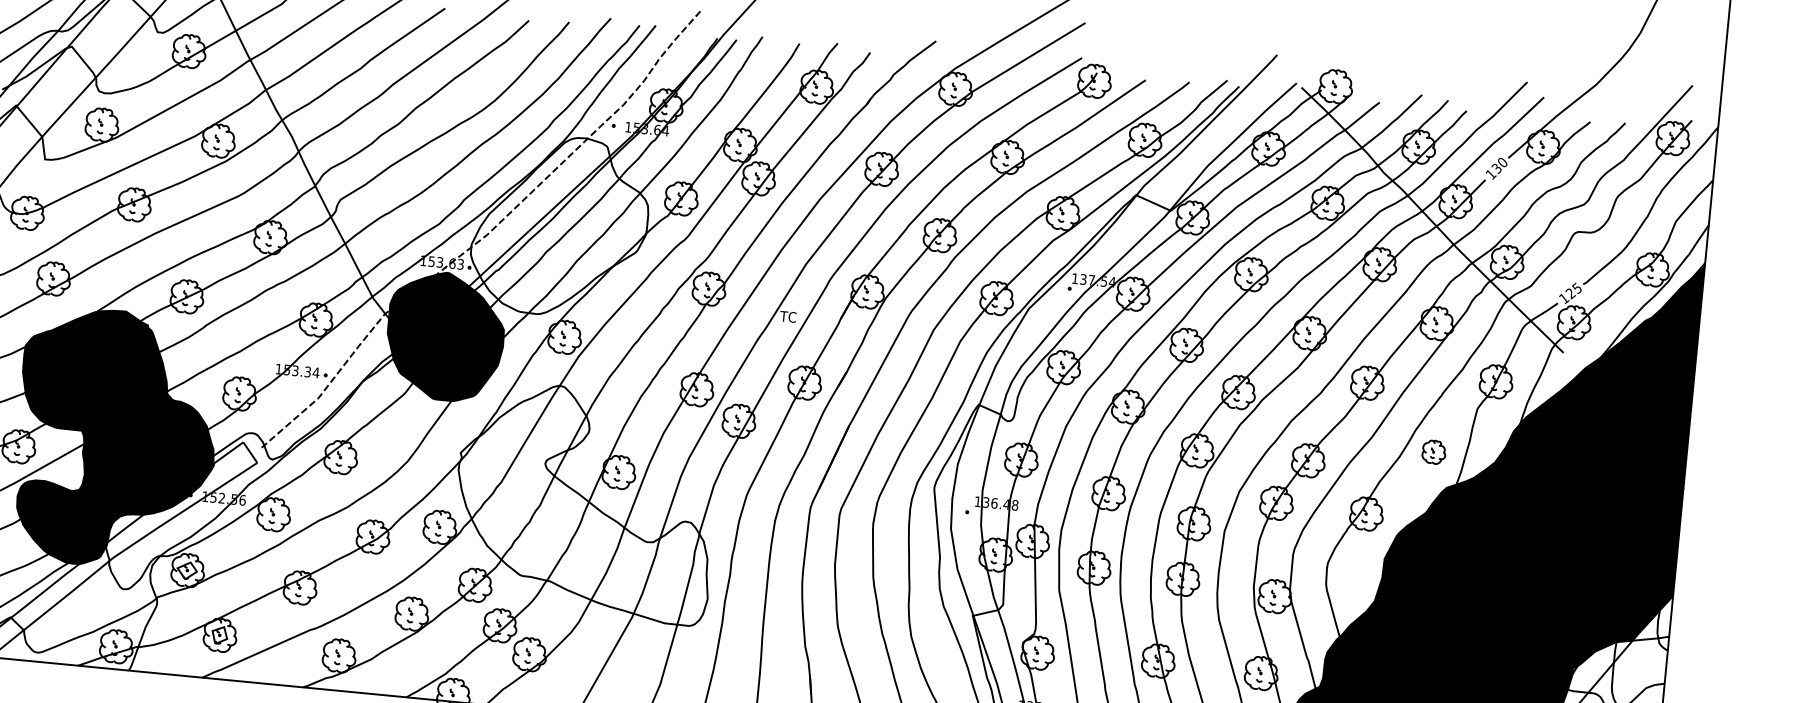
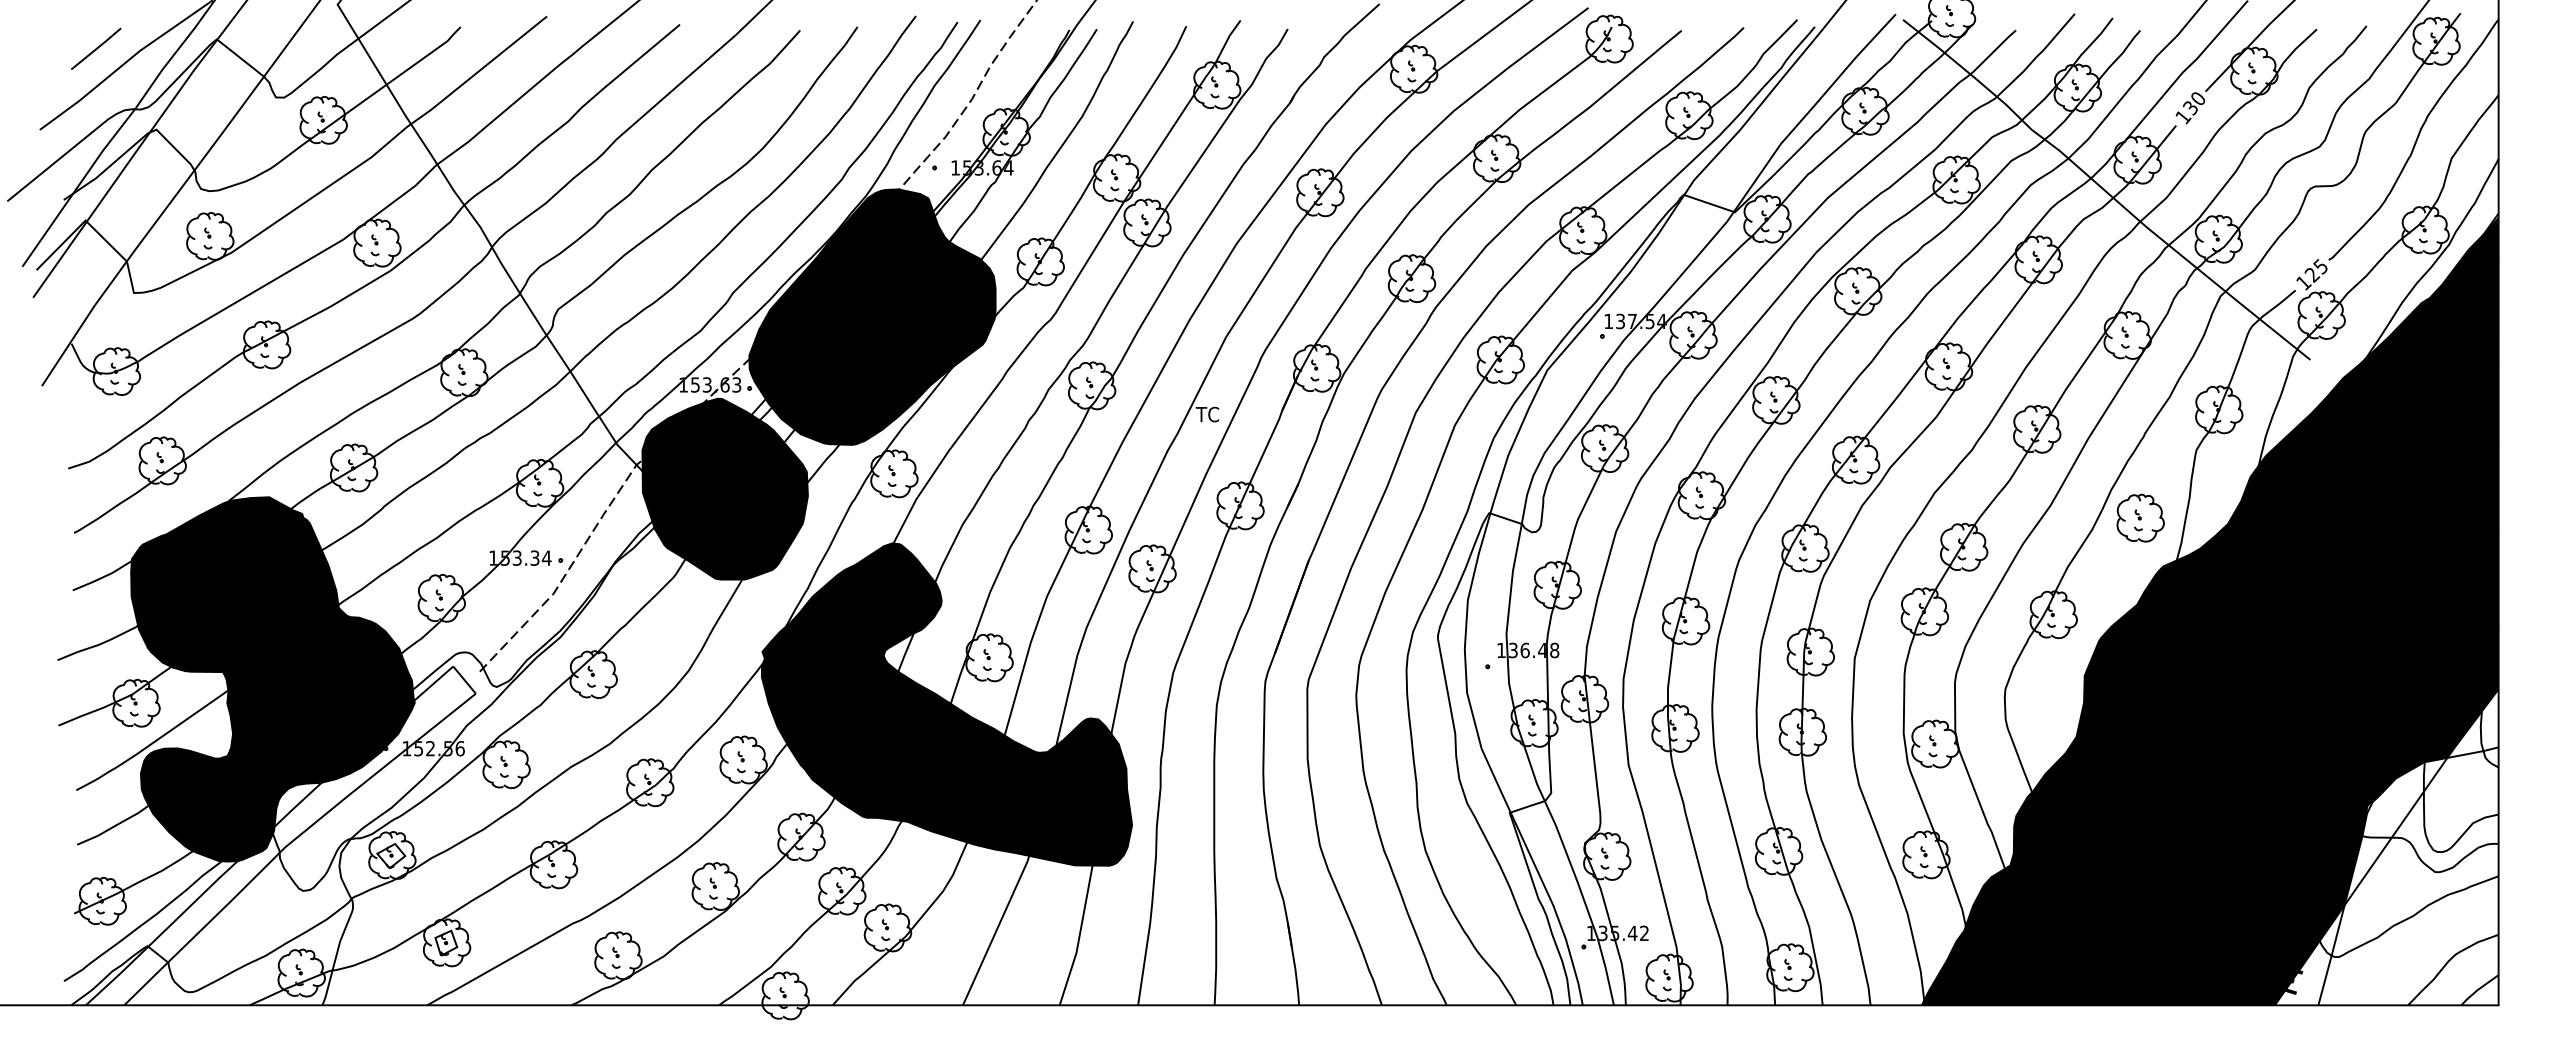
fill: (560, 225) -> (872, 316), added
part: (1434, 451) -> (2140, 517), size x1.43
fill: (585, 502) -> (946, 704), added

